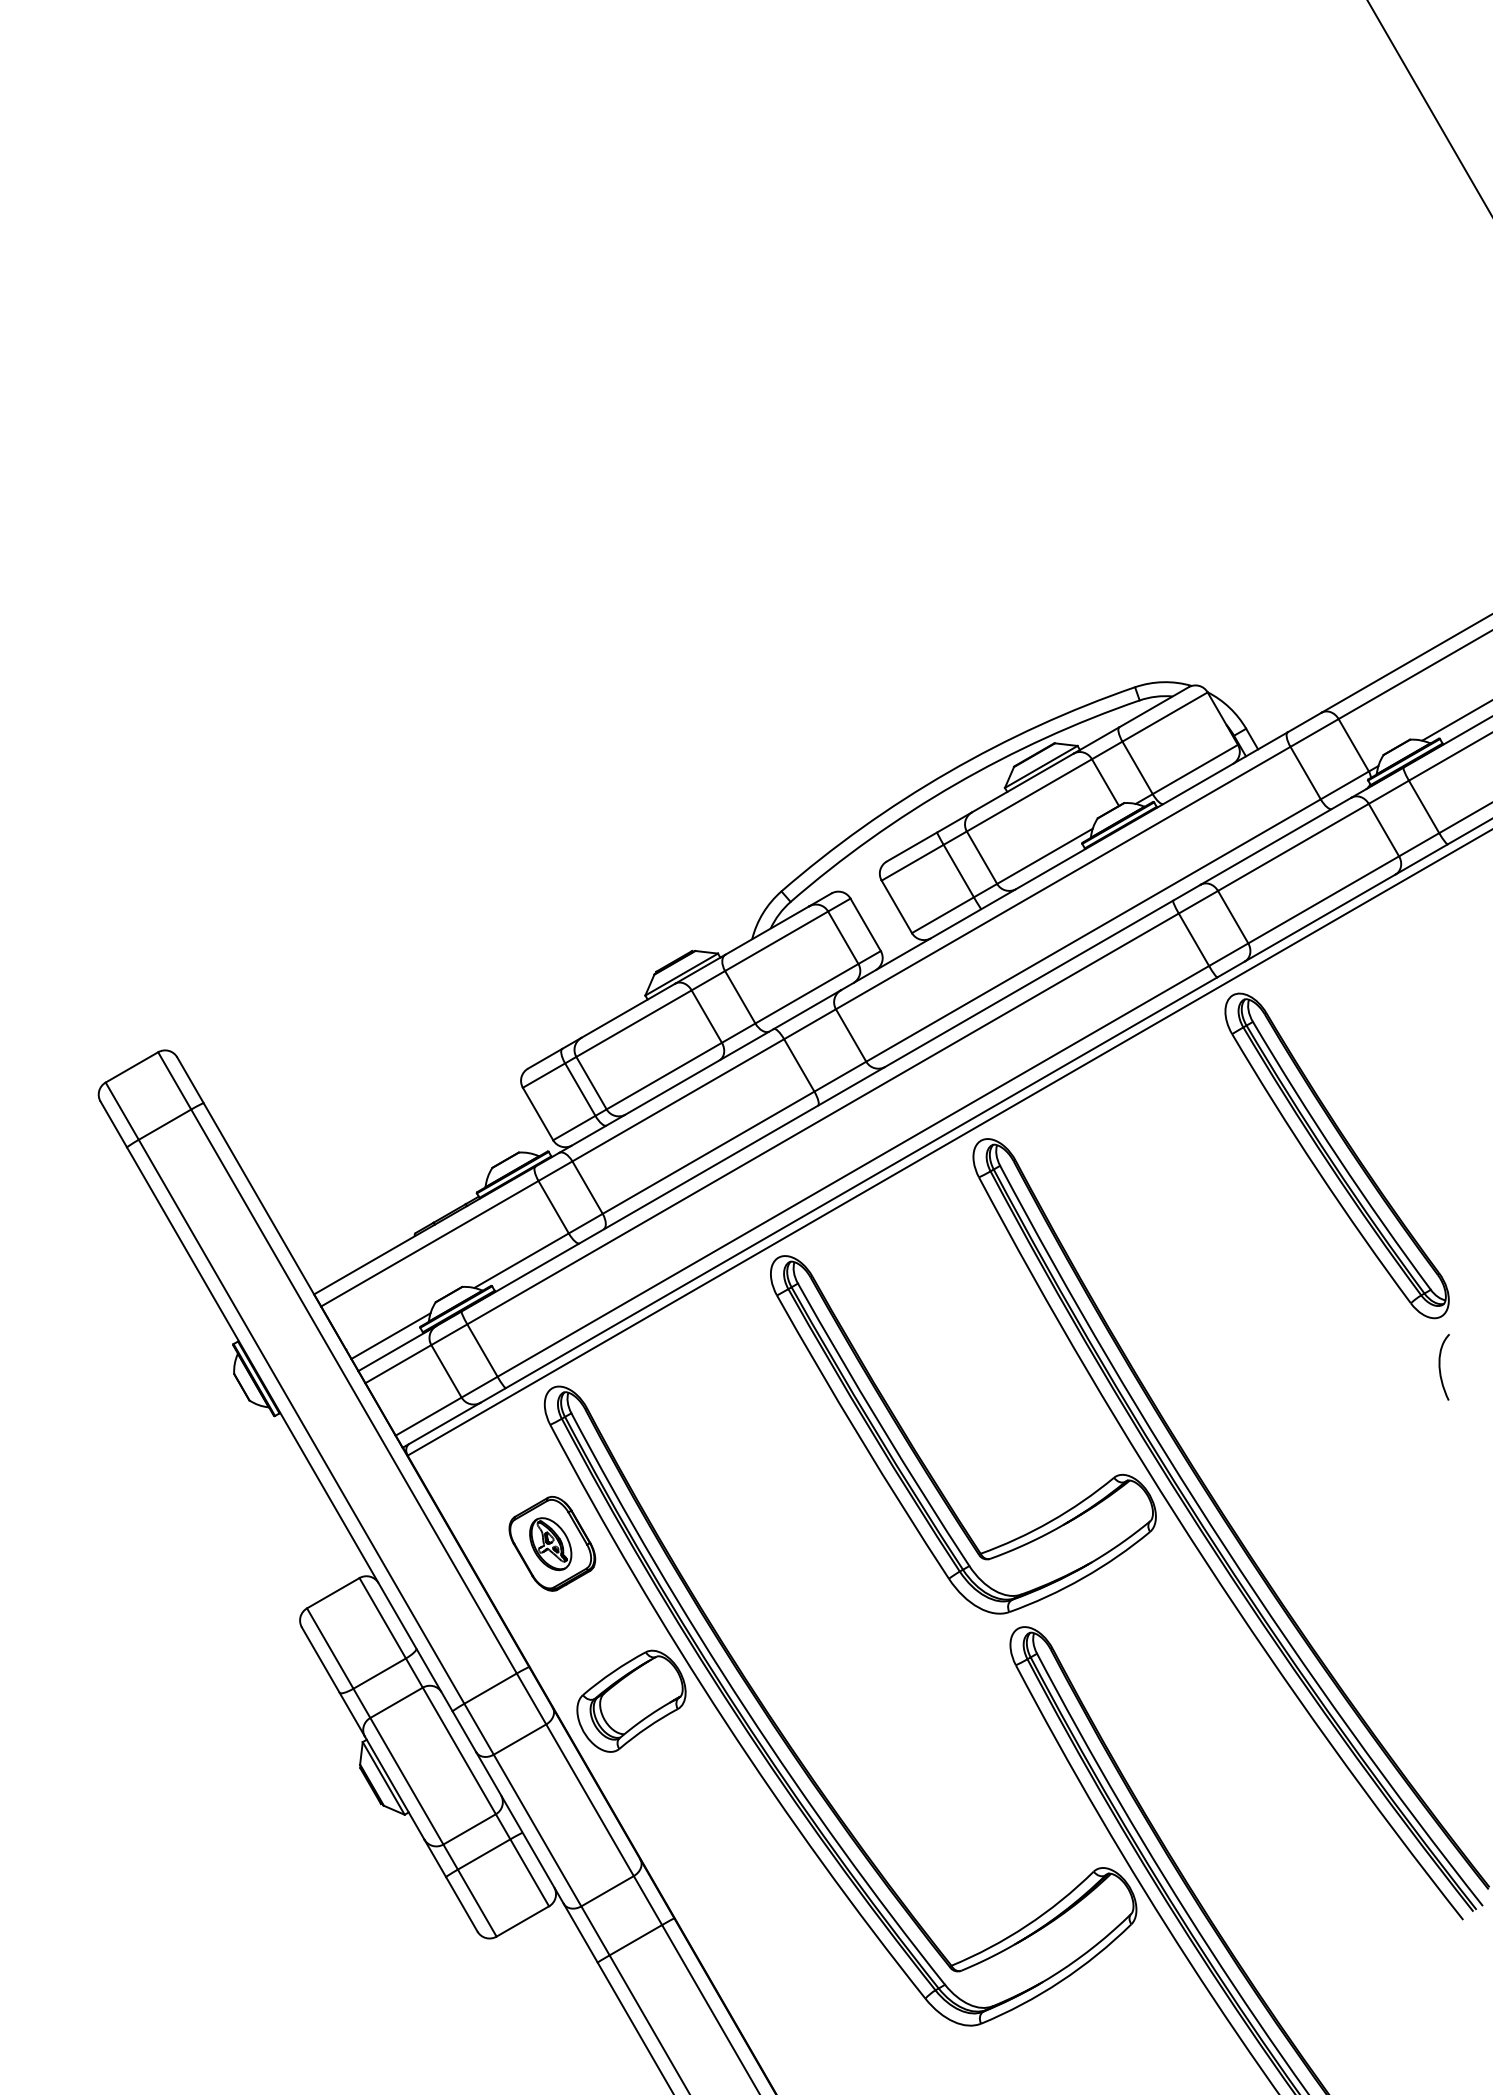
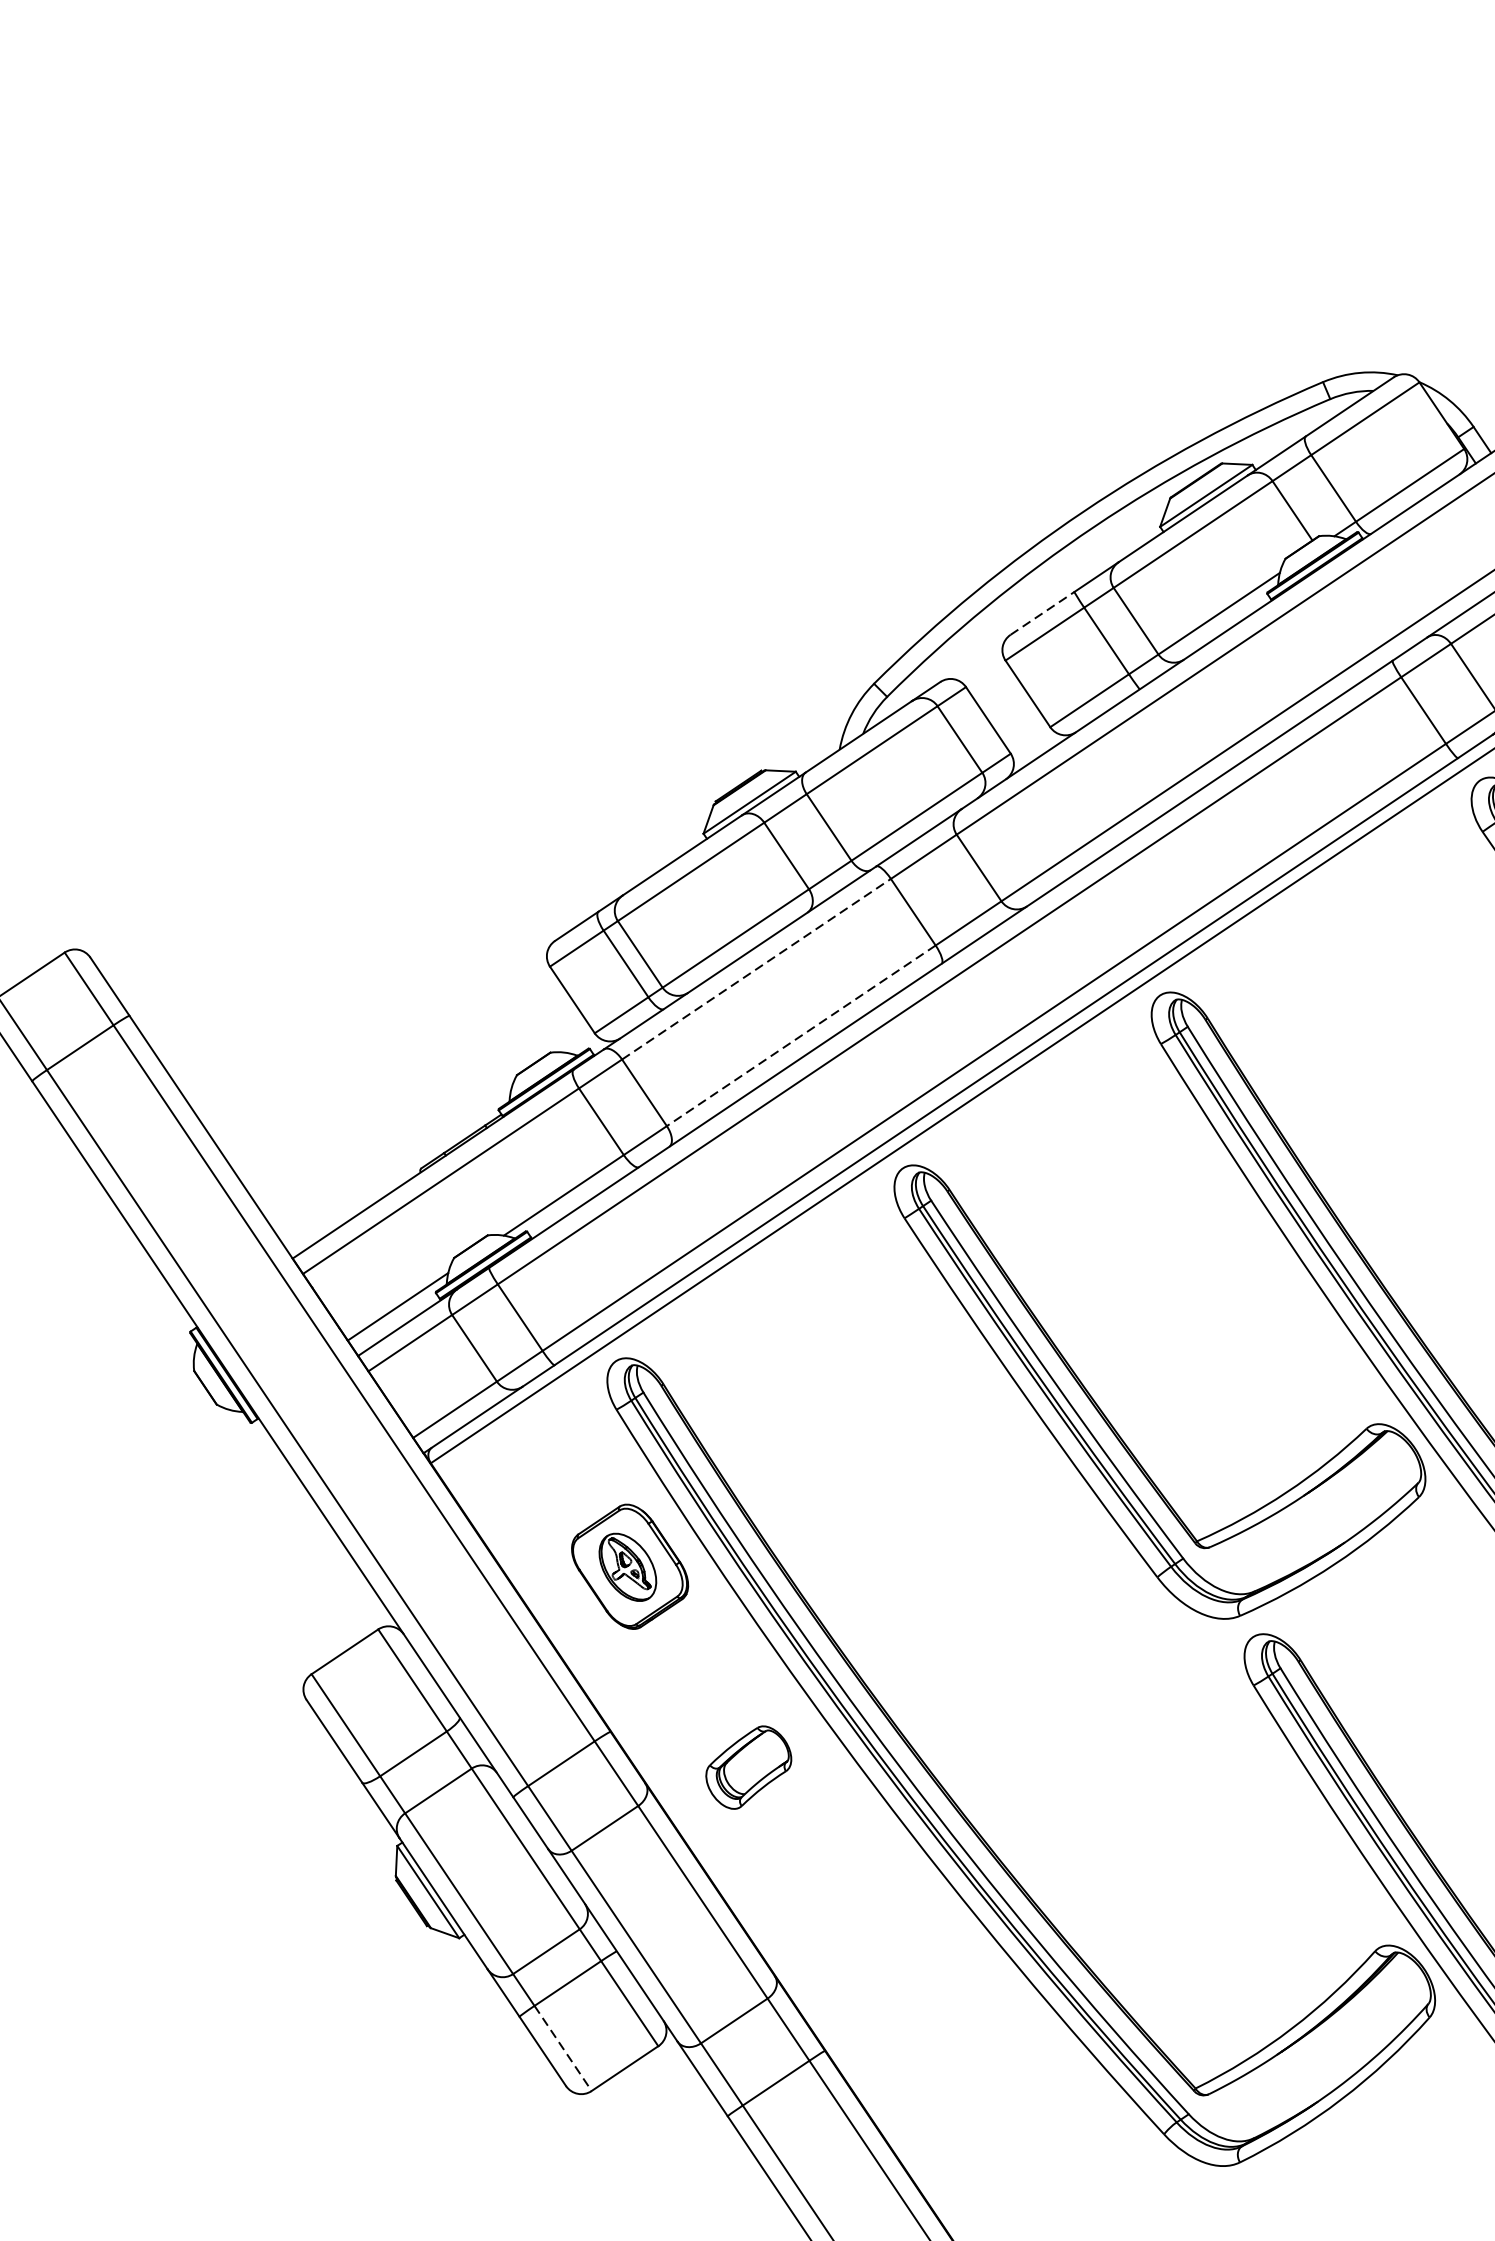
line: (912, 846) -> (1043, 612), solid -> dashed
line: (678, 1100) -> (756, 969), solid -> dashed
line: (708, 1153) -> (801, 1036), solid -> dashed
part: (631, 1700) -> (748, 1766), size x0.6
line: (477, 1903) -> (563, 2048), solid -> dashed

